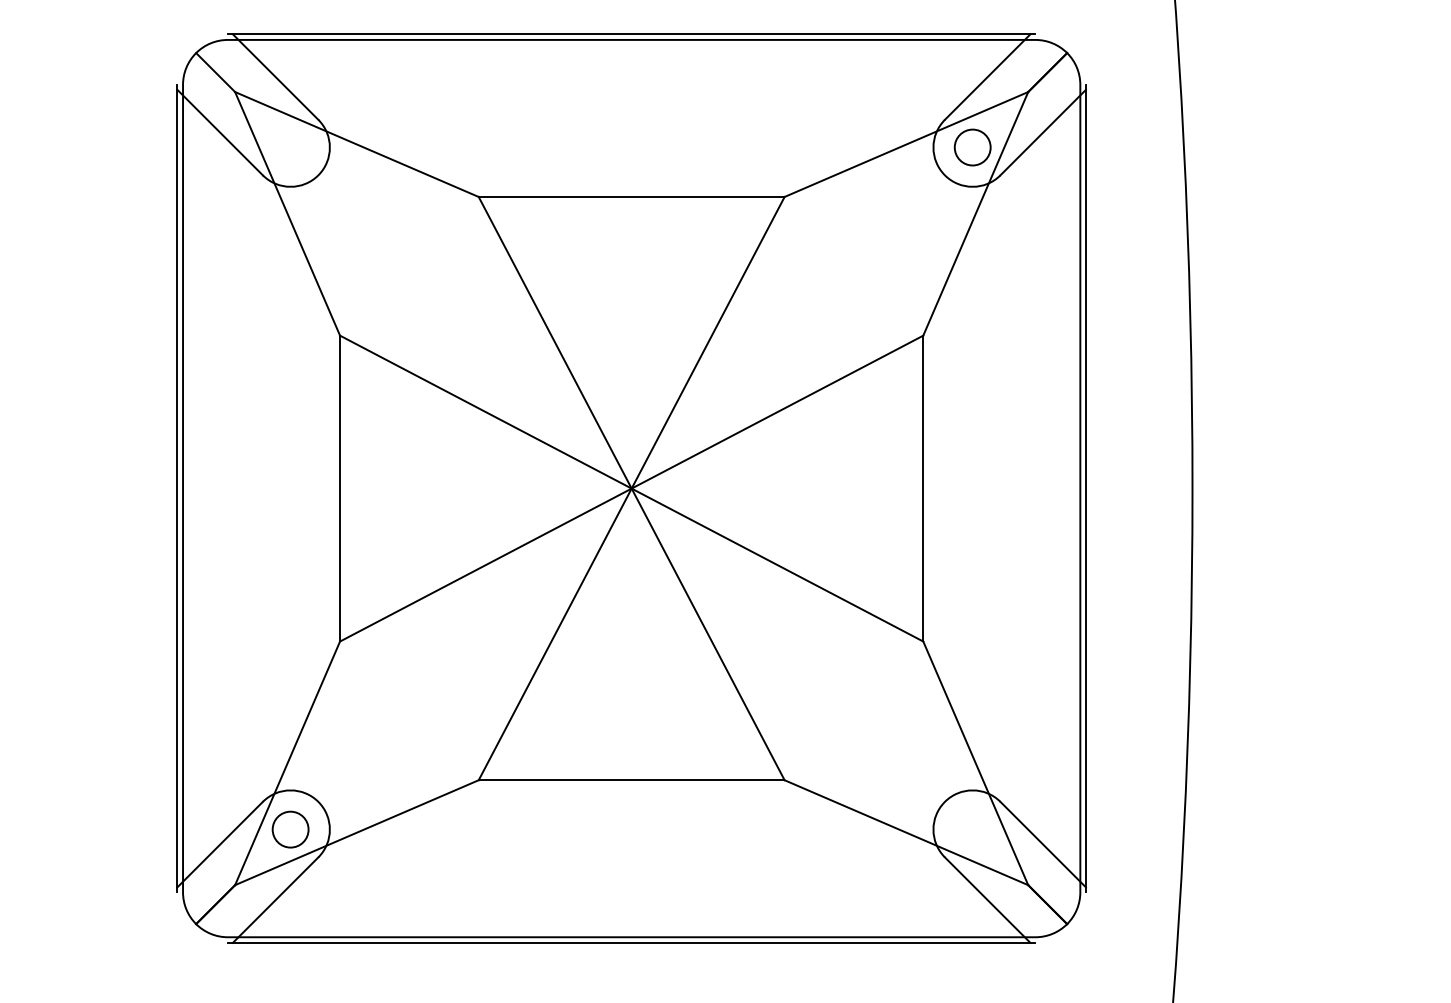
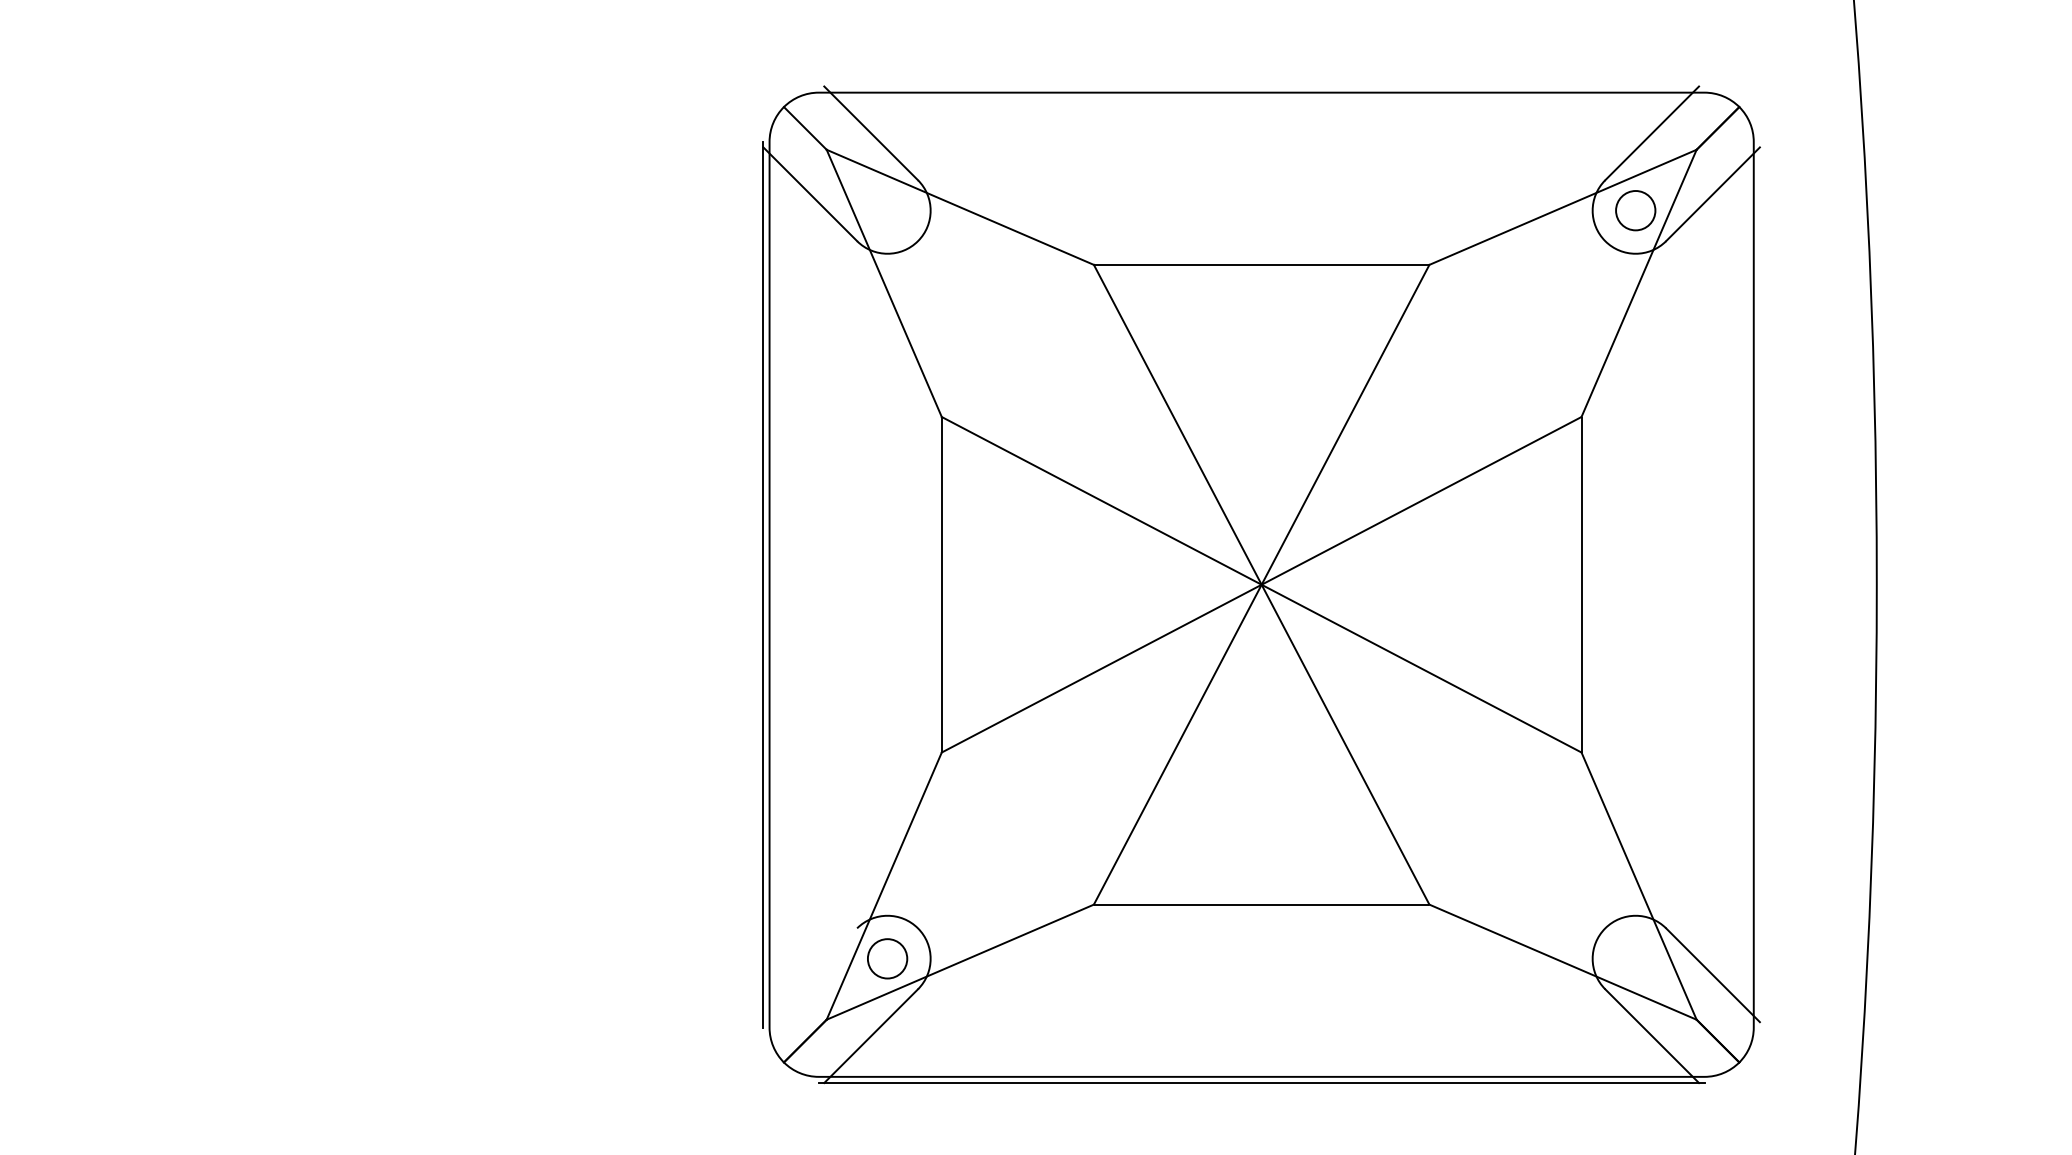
line: (631, 34) -> (1261, 86), removed
line: (1085, 488) -> (1759, 584), removed
line: (220, 844) -> (810, 975), removed

